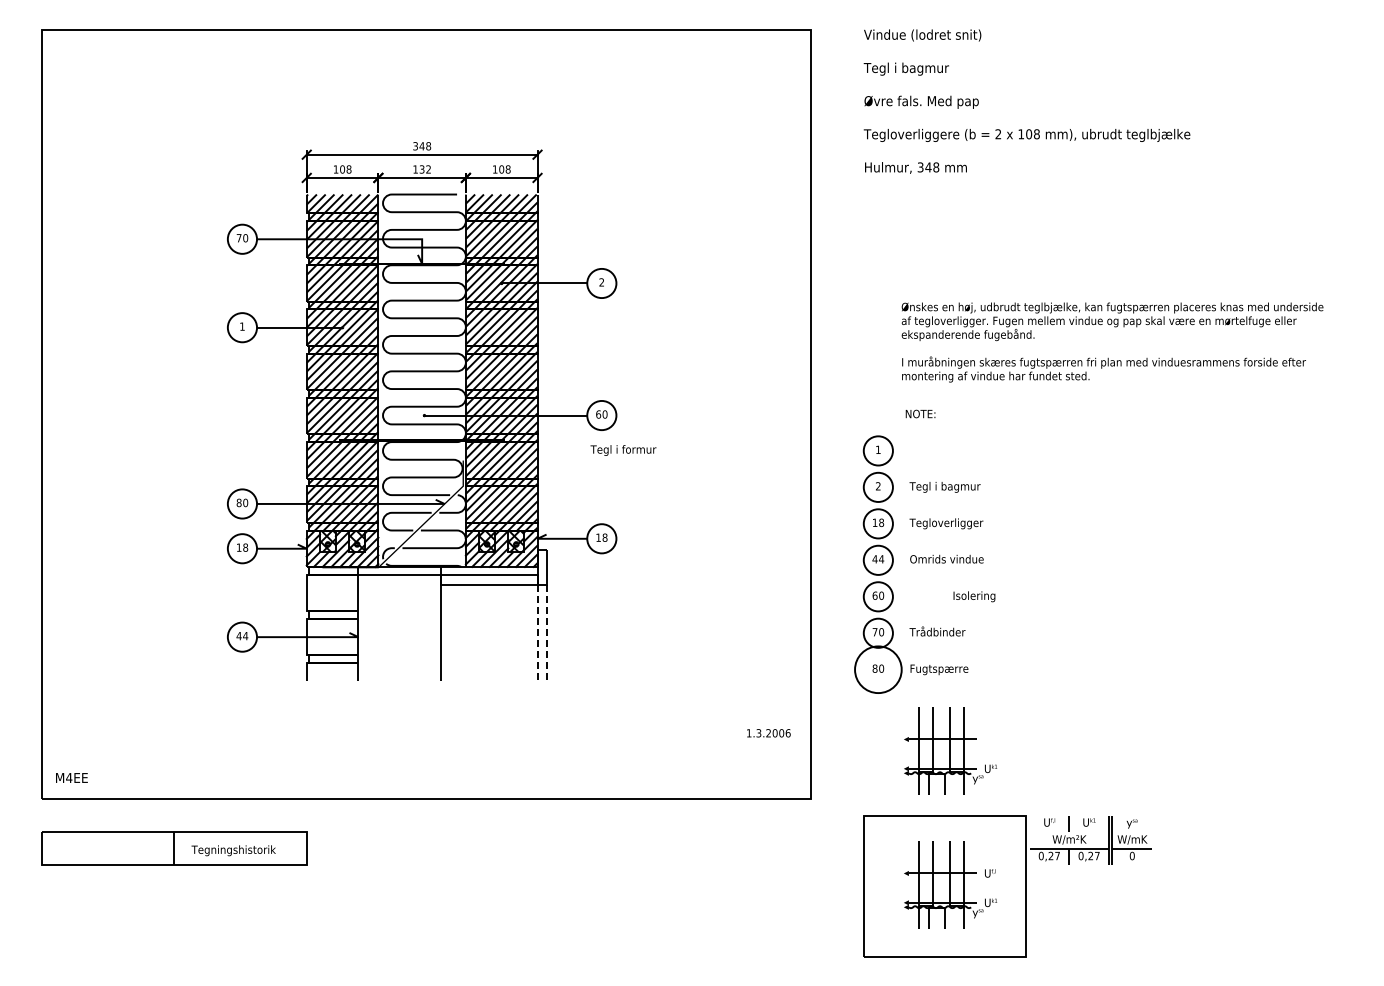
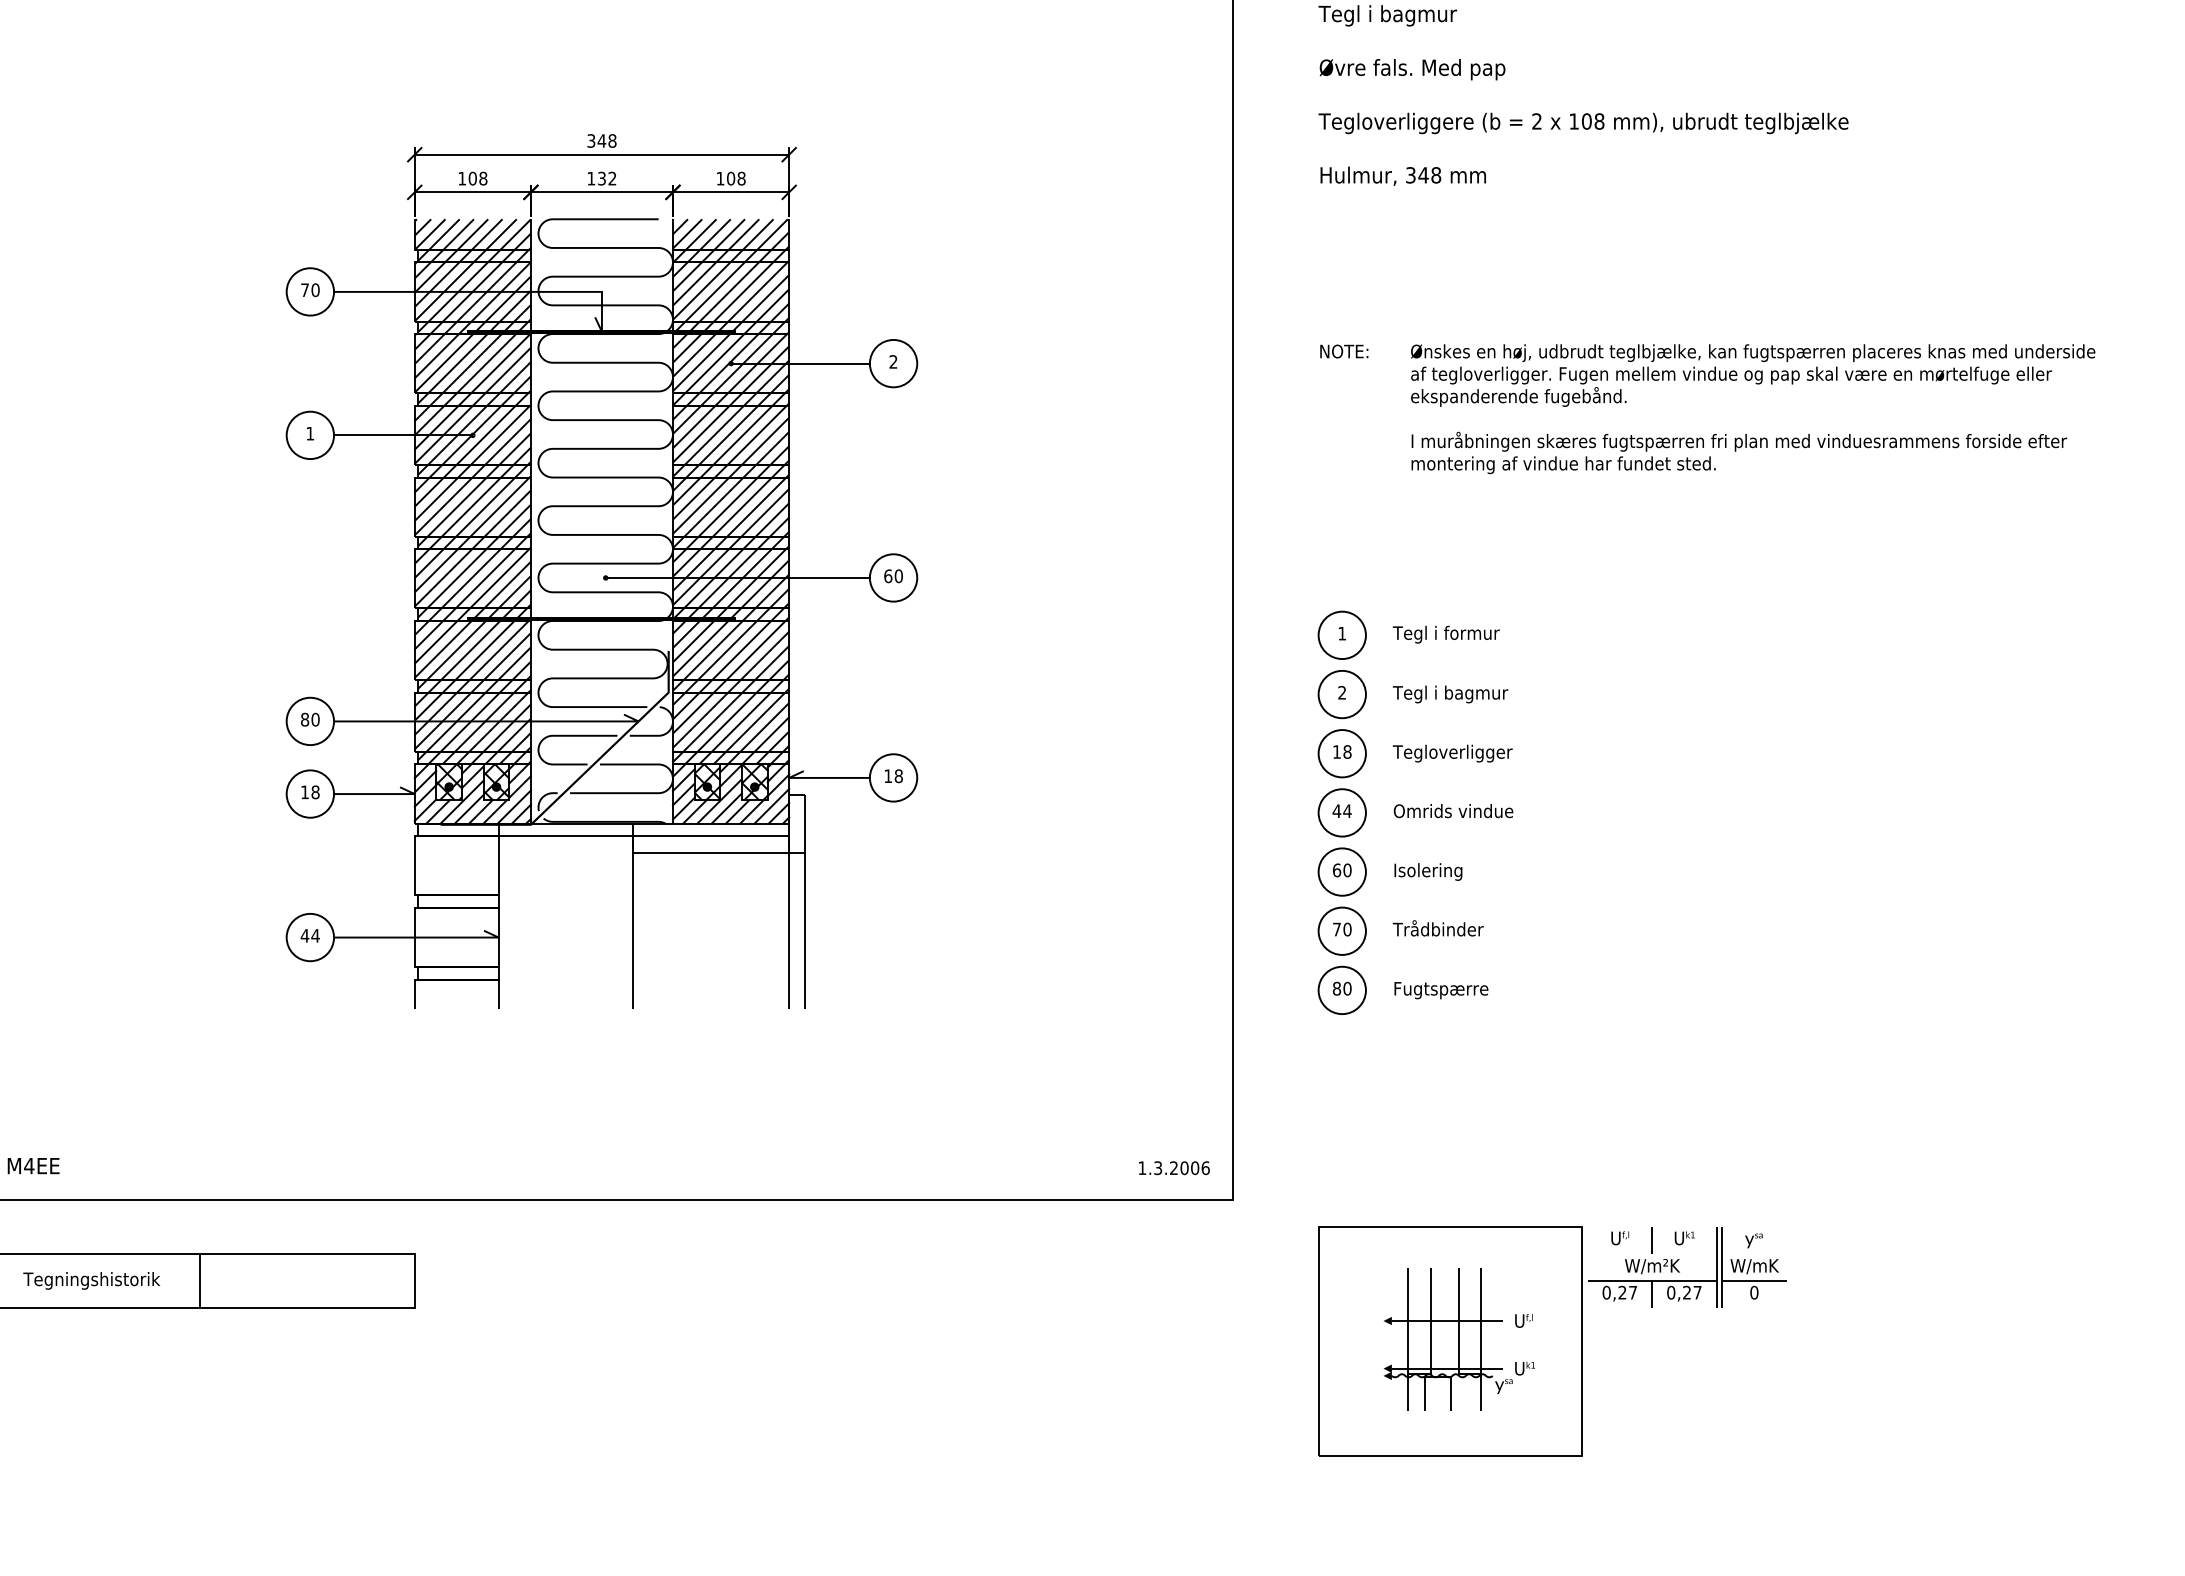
text: (1112, 342) -> (1753, 409), moved
text: (920, 413) -> (1344, 350), moved
text: (623, 450) -> (1446, 634), moved
text: (974, 596) -> (1428, 871), moved
line: (537, 633) -> (789, 931), dashed -> solid
line: (547, 633) -> (805, 931), dashed -> solid
circle: (877, 669) -> (1340, 990), size x0.62
text: (768, 733) -> (1173, 1168), moved
part: (950, 750) -> (1459, 1121), removed
text: (233, 850) -> (91, 1280), moved

